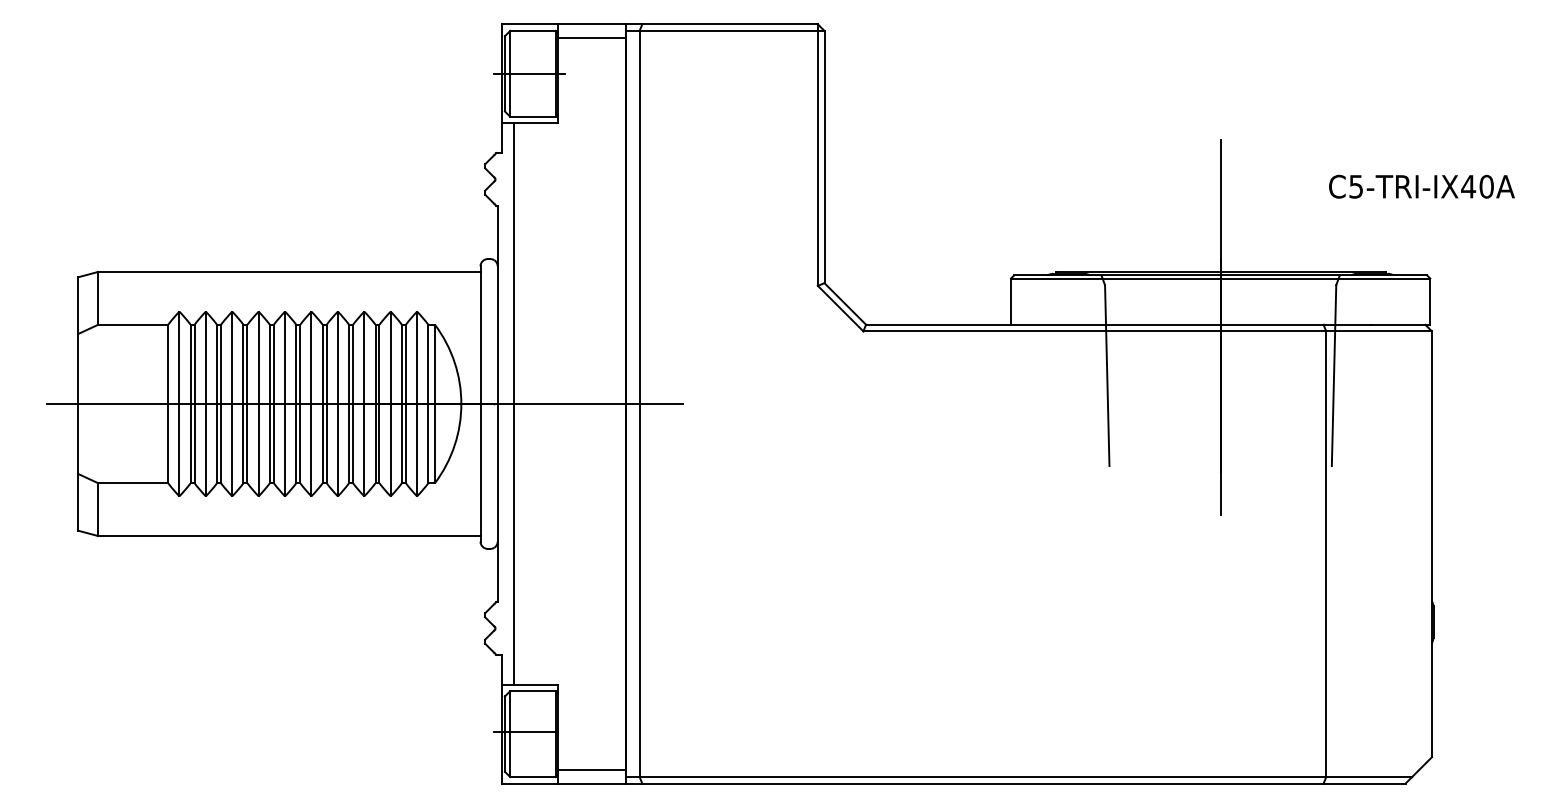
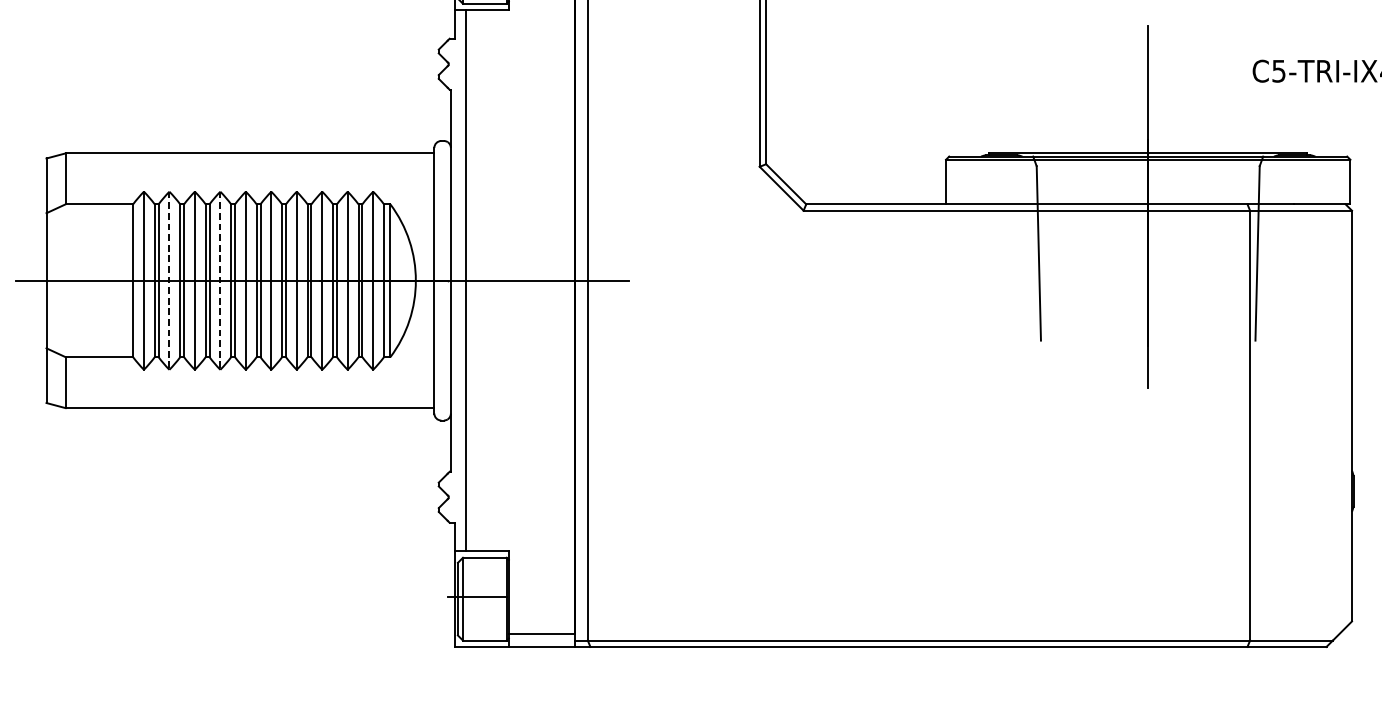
line: (205, 404) -> (169, 281), solid -> dashed
line: (258, 404) -> (220, 281), solid -> dashed

